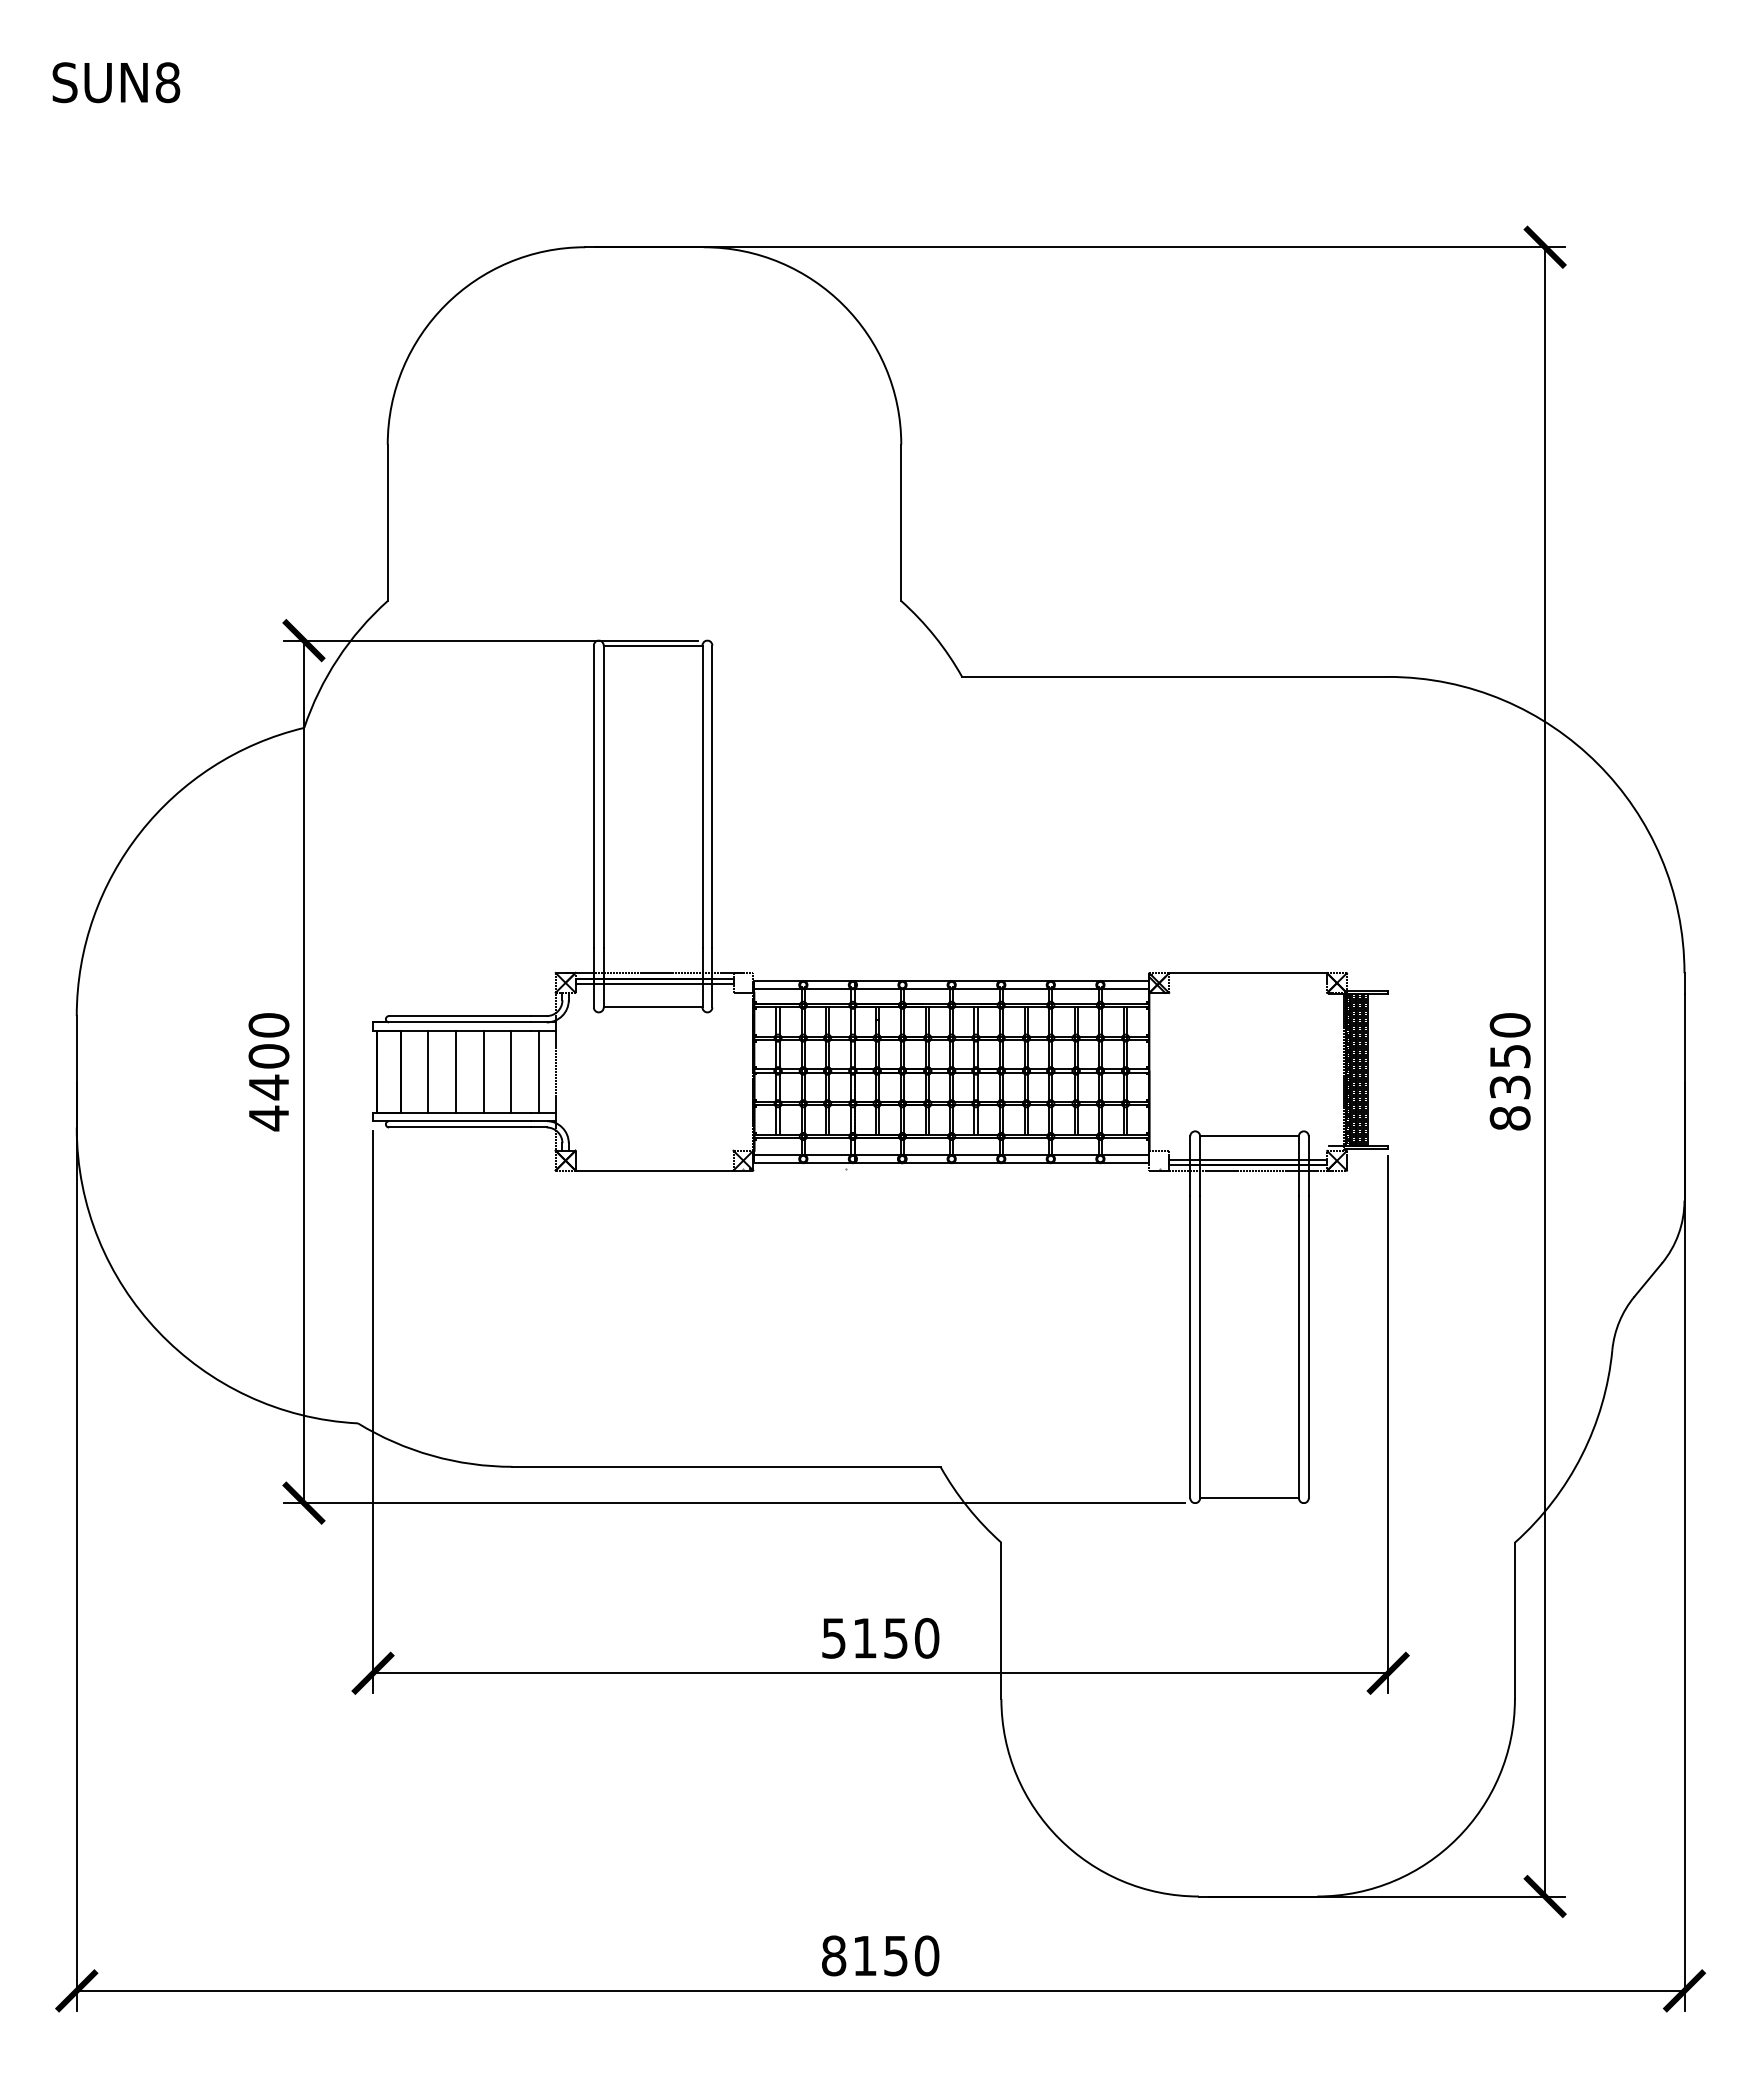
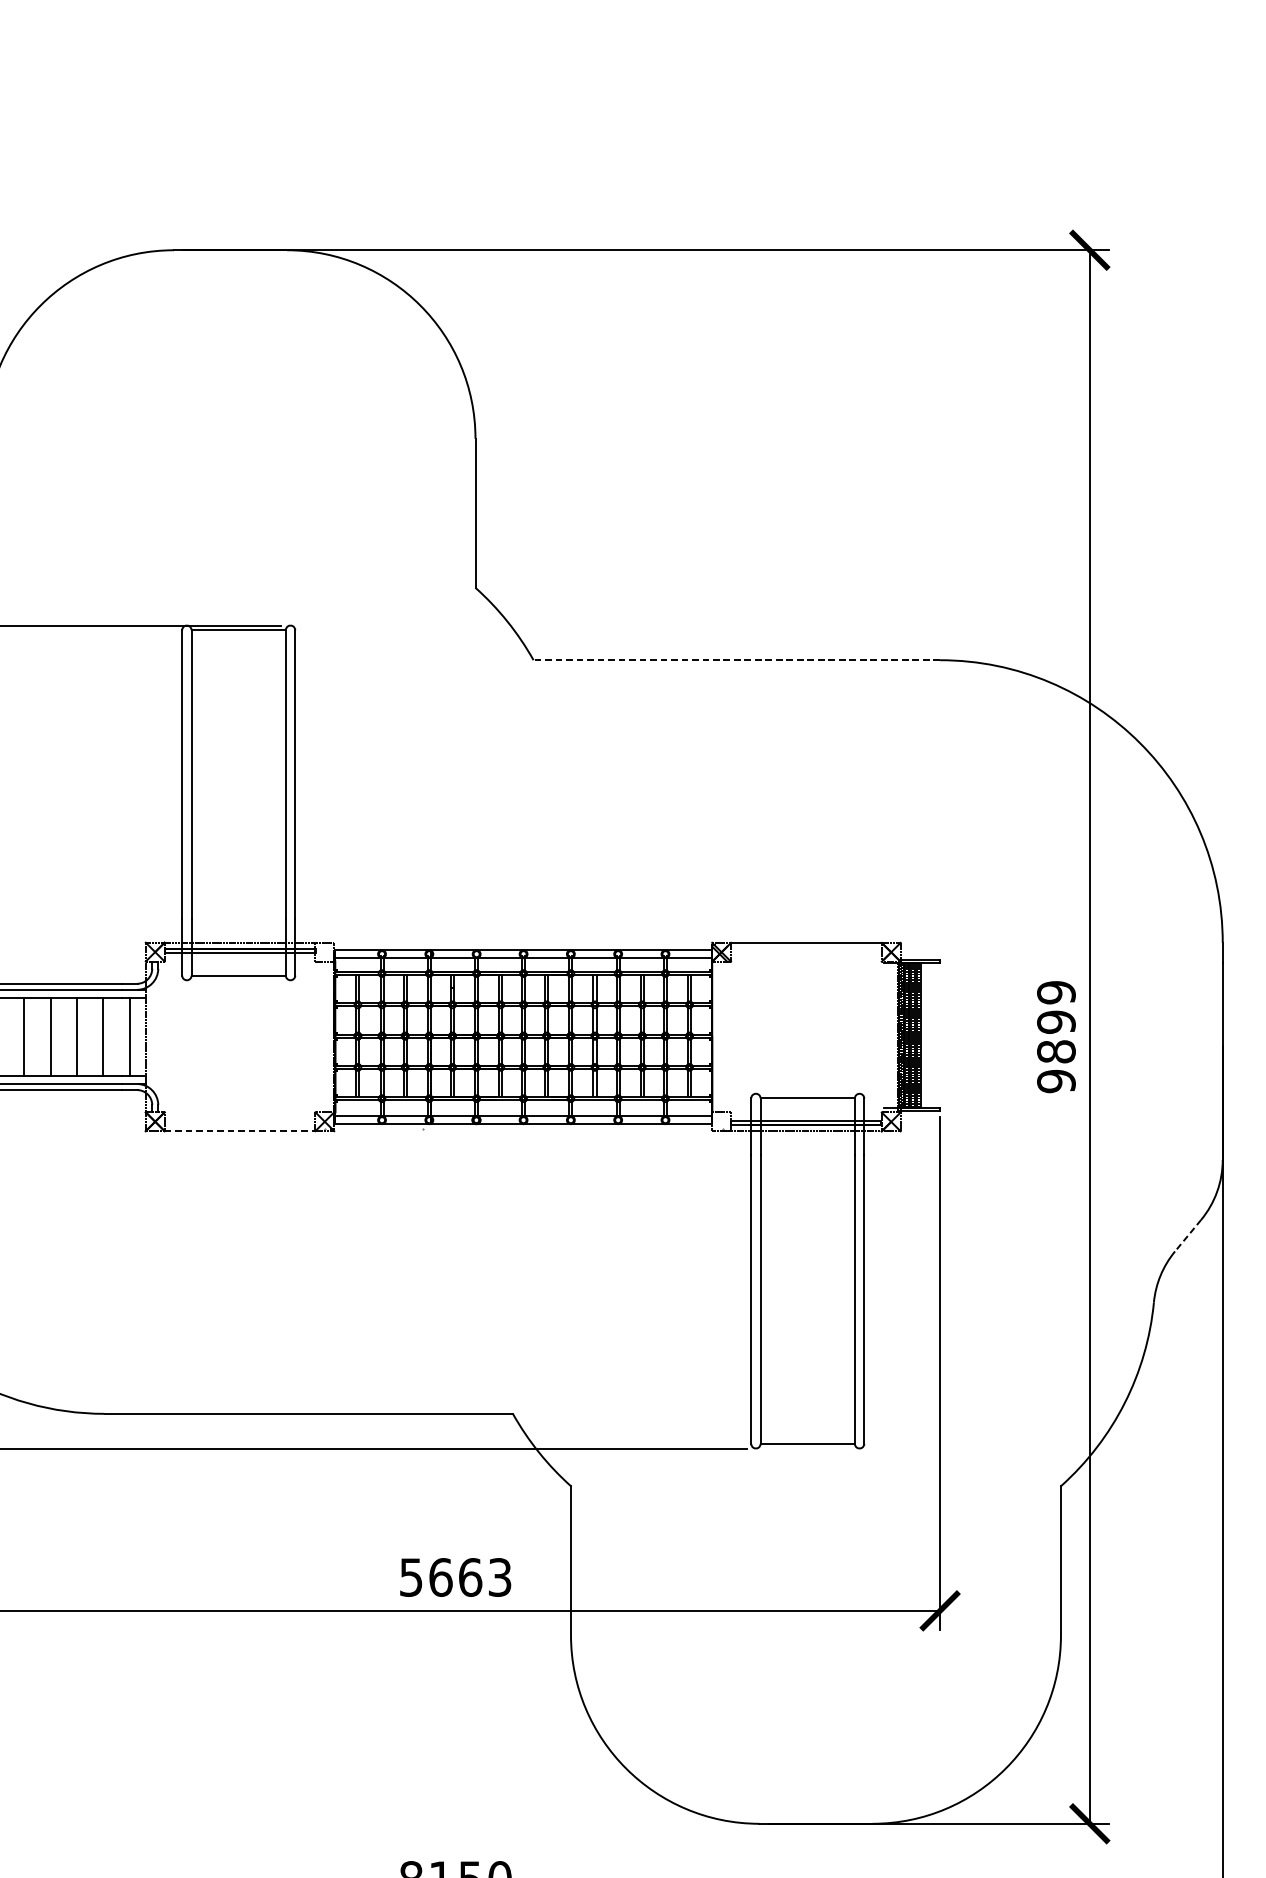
line: (1174, 676) -> (736, 659), solid -> dashed
text: (1509, 1071) -> (1055, 1036), 8350 -> 9899
line: (655, 1170) -> (240, 1131), solid -> dashed
line: (1647, 1280) -> (1187, 1236), solid -> dashed
text: (896, 1638) -> (470, 1577), 5150 -> 5663

